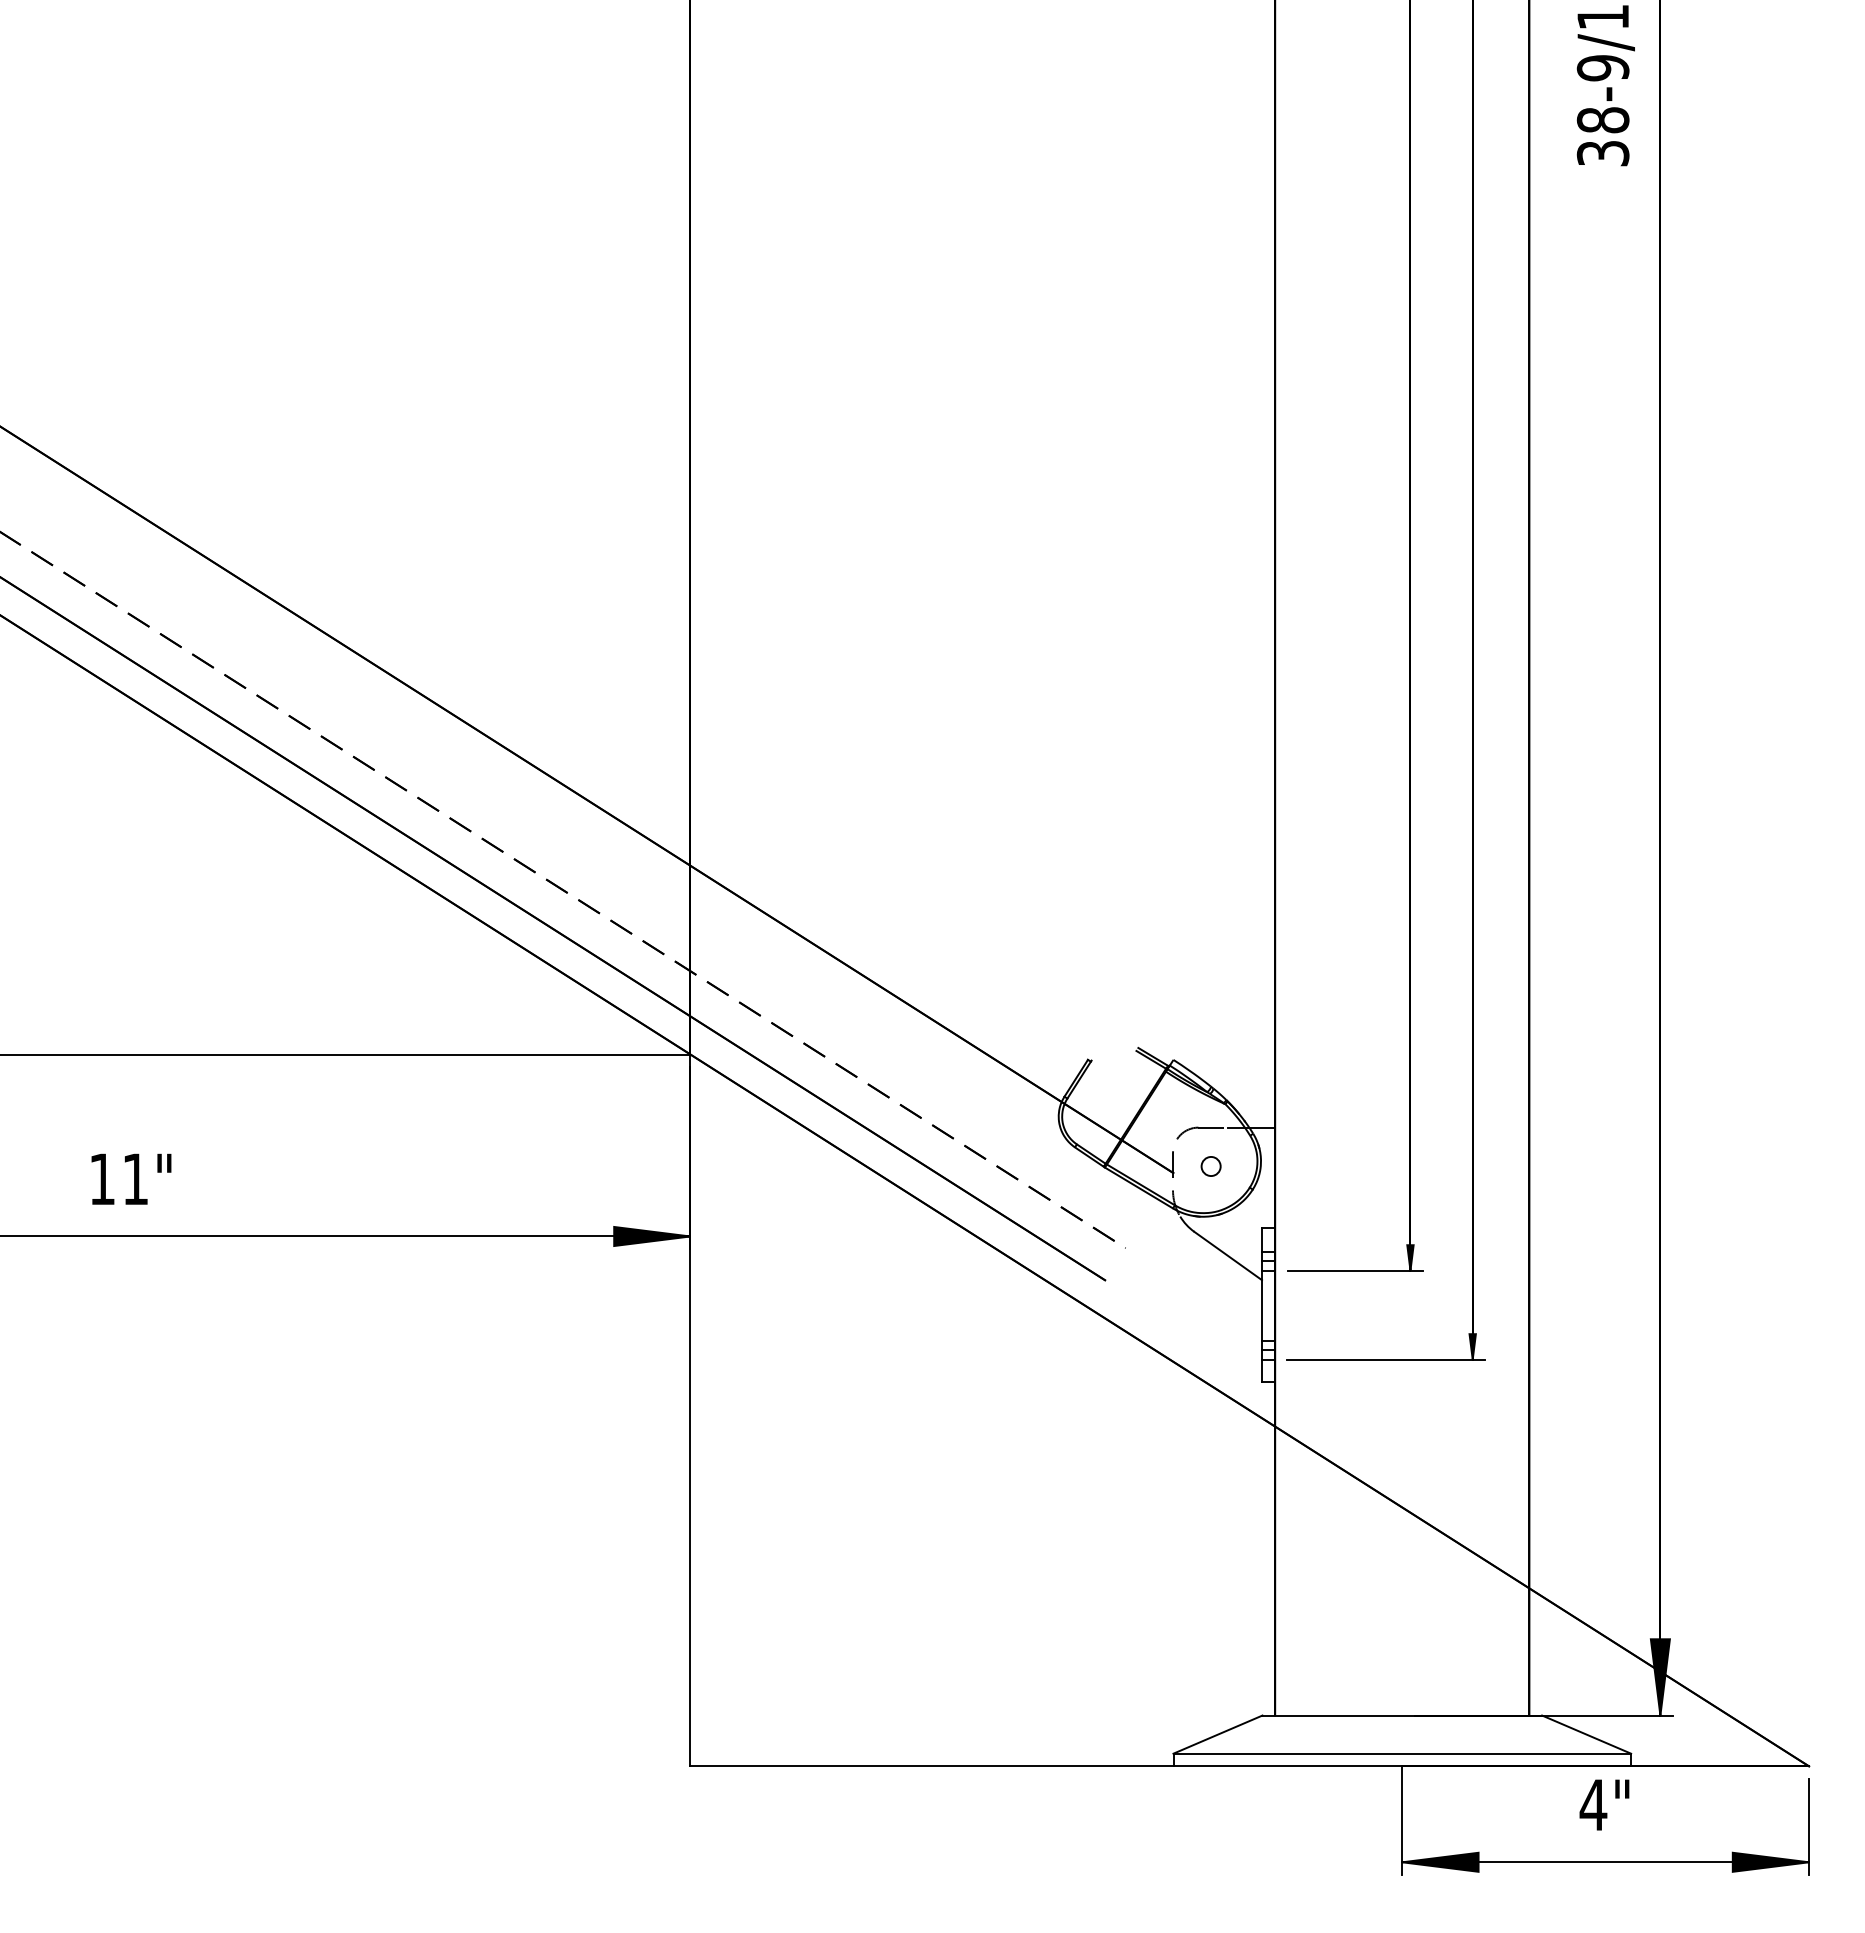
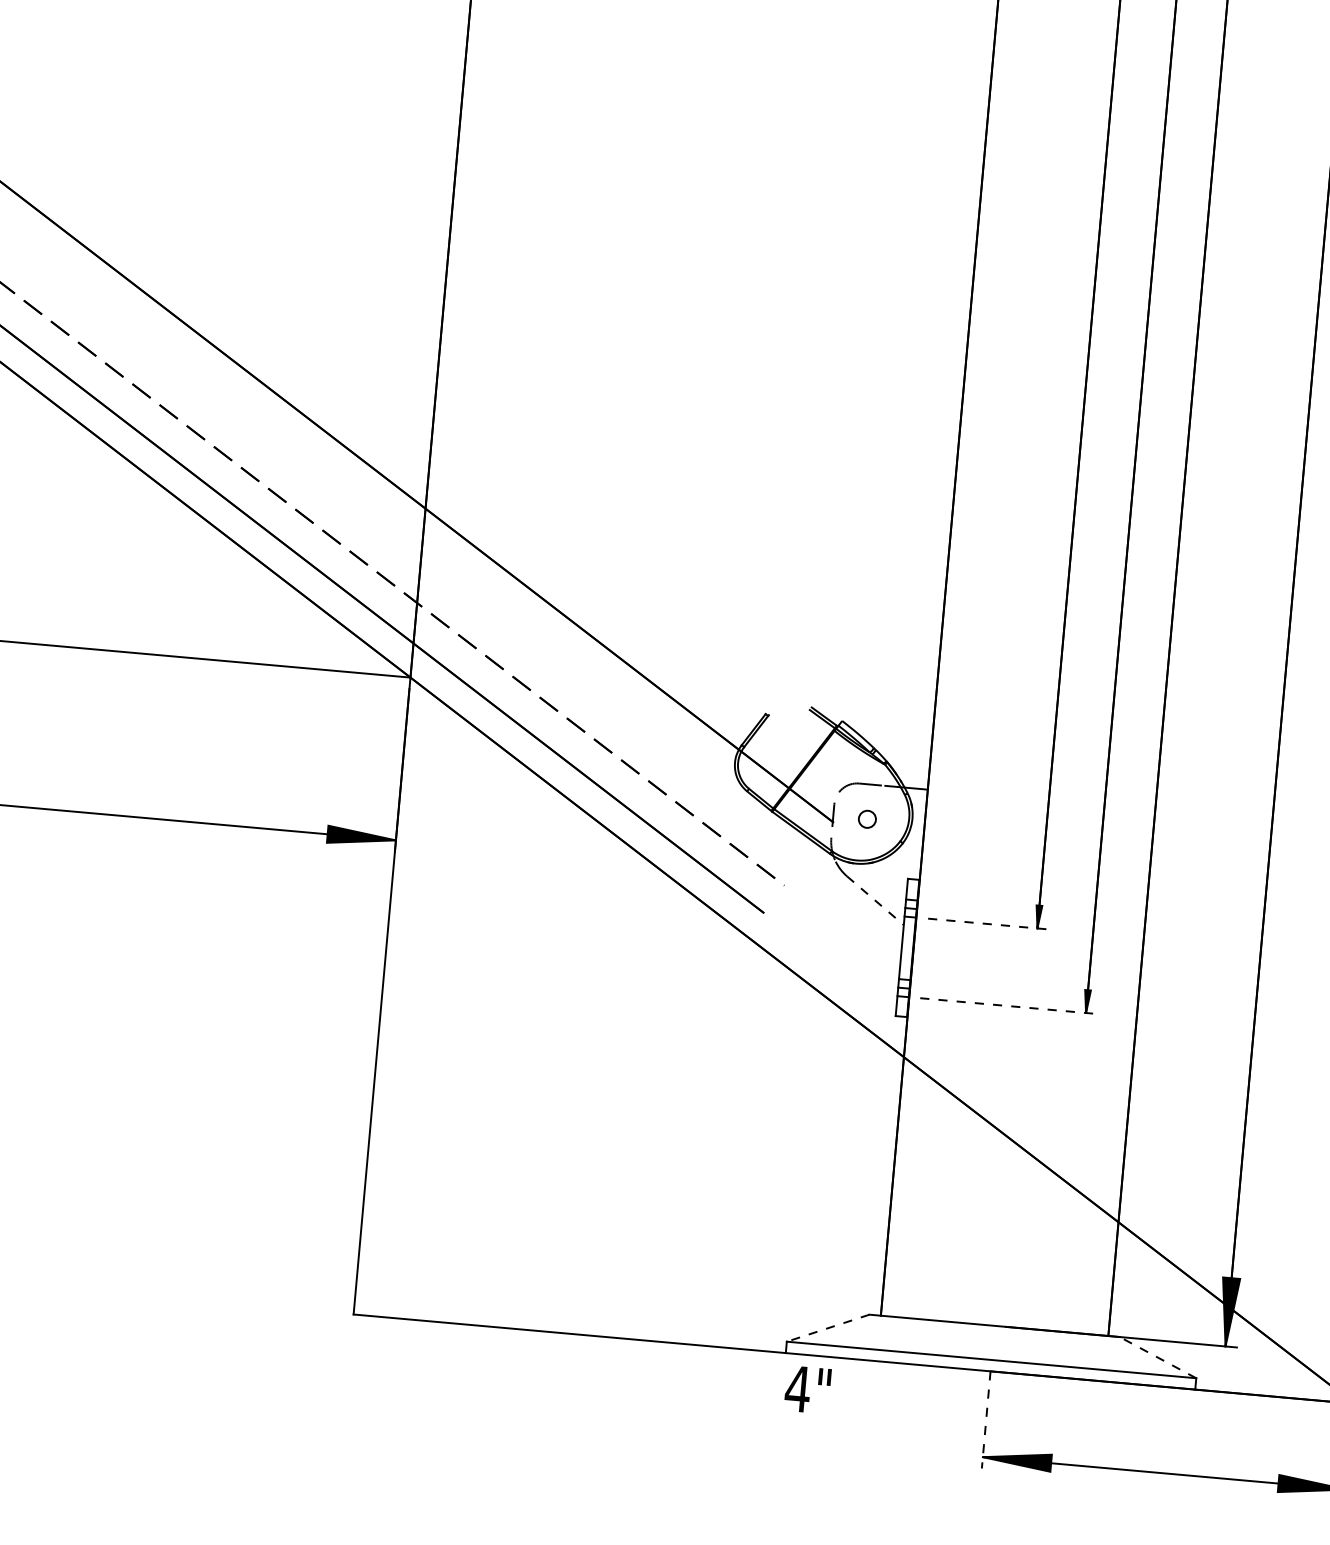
line: (1228, 1255) -> (875, 900), solid -> dashed
line: (1356, 1270) -> (989, 923), solid -> dashed
line: (1386, 1359) -> (1008, 1006), solid -> dashed
line: (1217, 1734) -> (827, 1328), solid -> dashed
line: (1586, 1734) -> (1157, 1357), solid -> dashed
text: (1604, 1804) -> (807, 1389), moved
line: (1402, 1821) -> (986, 1420), solid -> dashed

